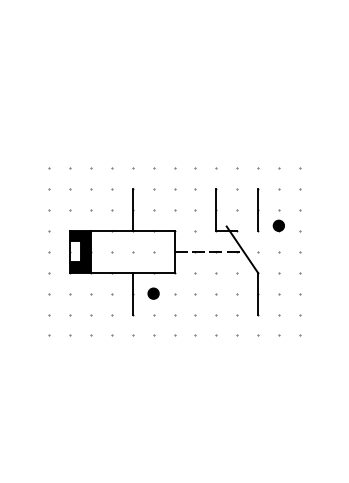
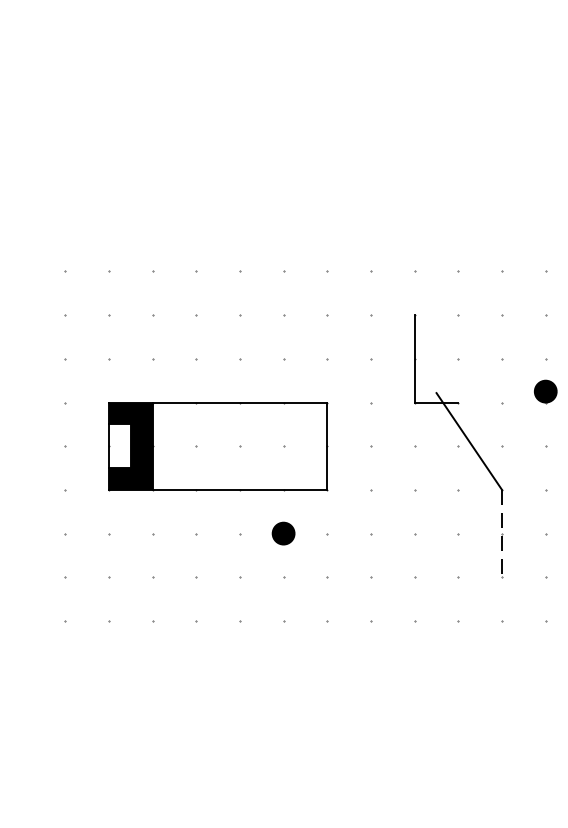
line: (132, 210) -> (239, 359), removed
line: (258, 210) -> (503, 359), removed
line: (208, 251) -> (398, 445), removed
line: (132, 293) -> (239, 533), removed
line: (258, 293) -> (503, 533), solid -> dashed

